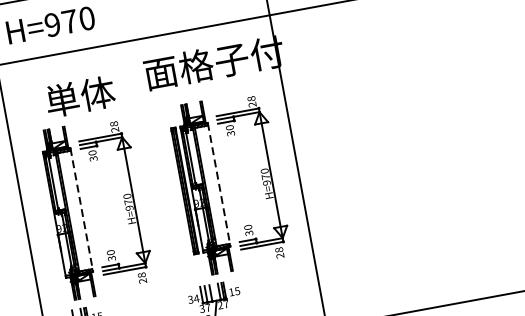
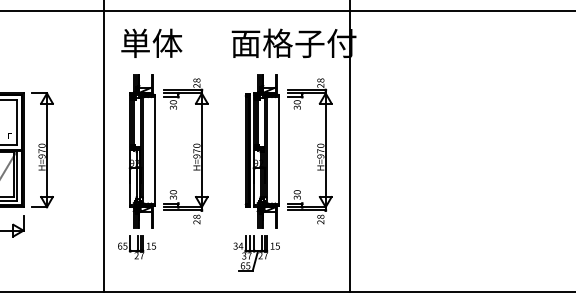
text: (79, 95) -> (151, 42), moved
line: (218, 184) -> (278, 150), dashed -> solid
line: (81, 210) -> (154, 150), dashed -> solid

